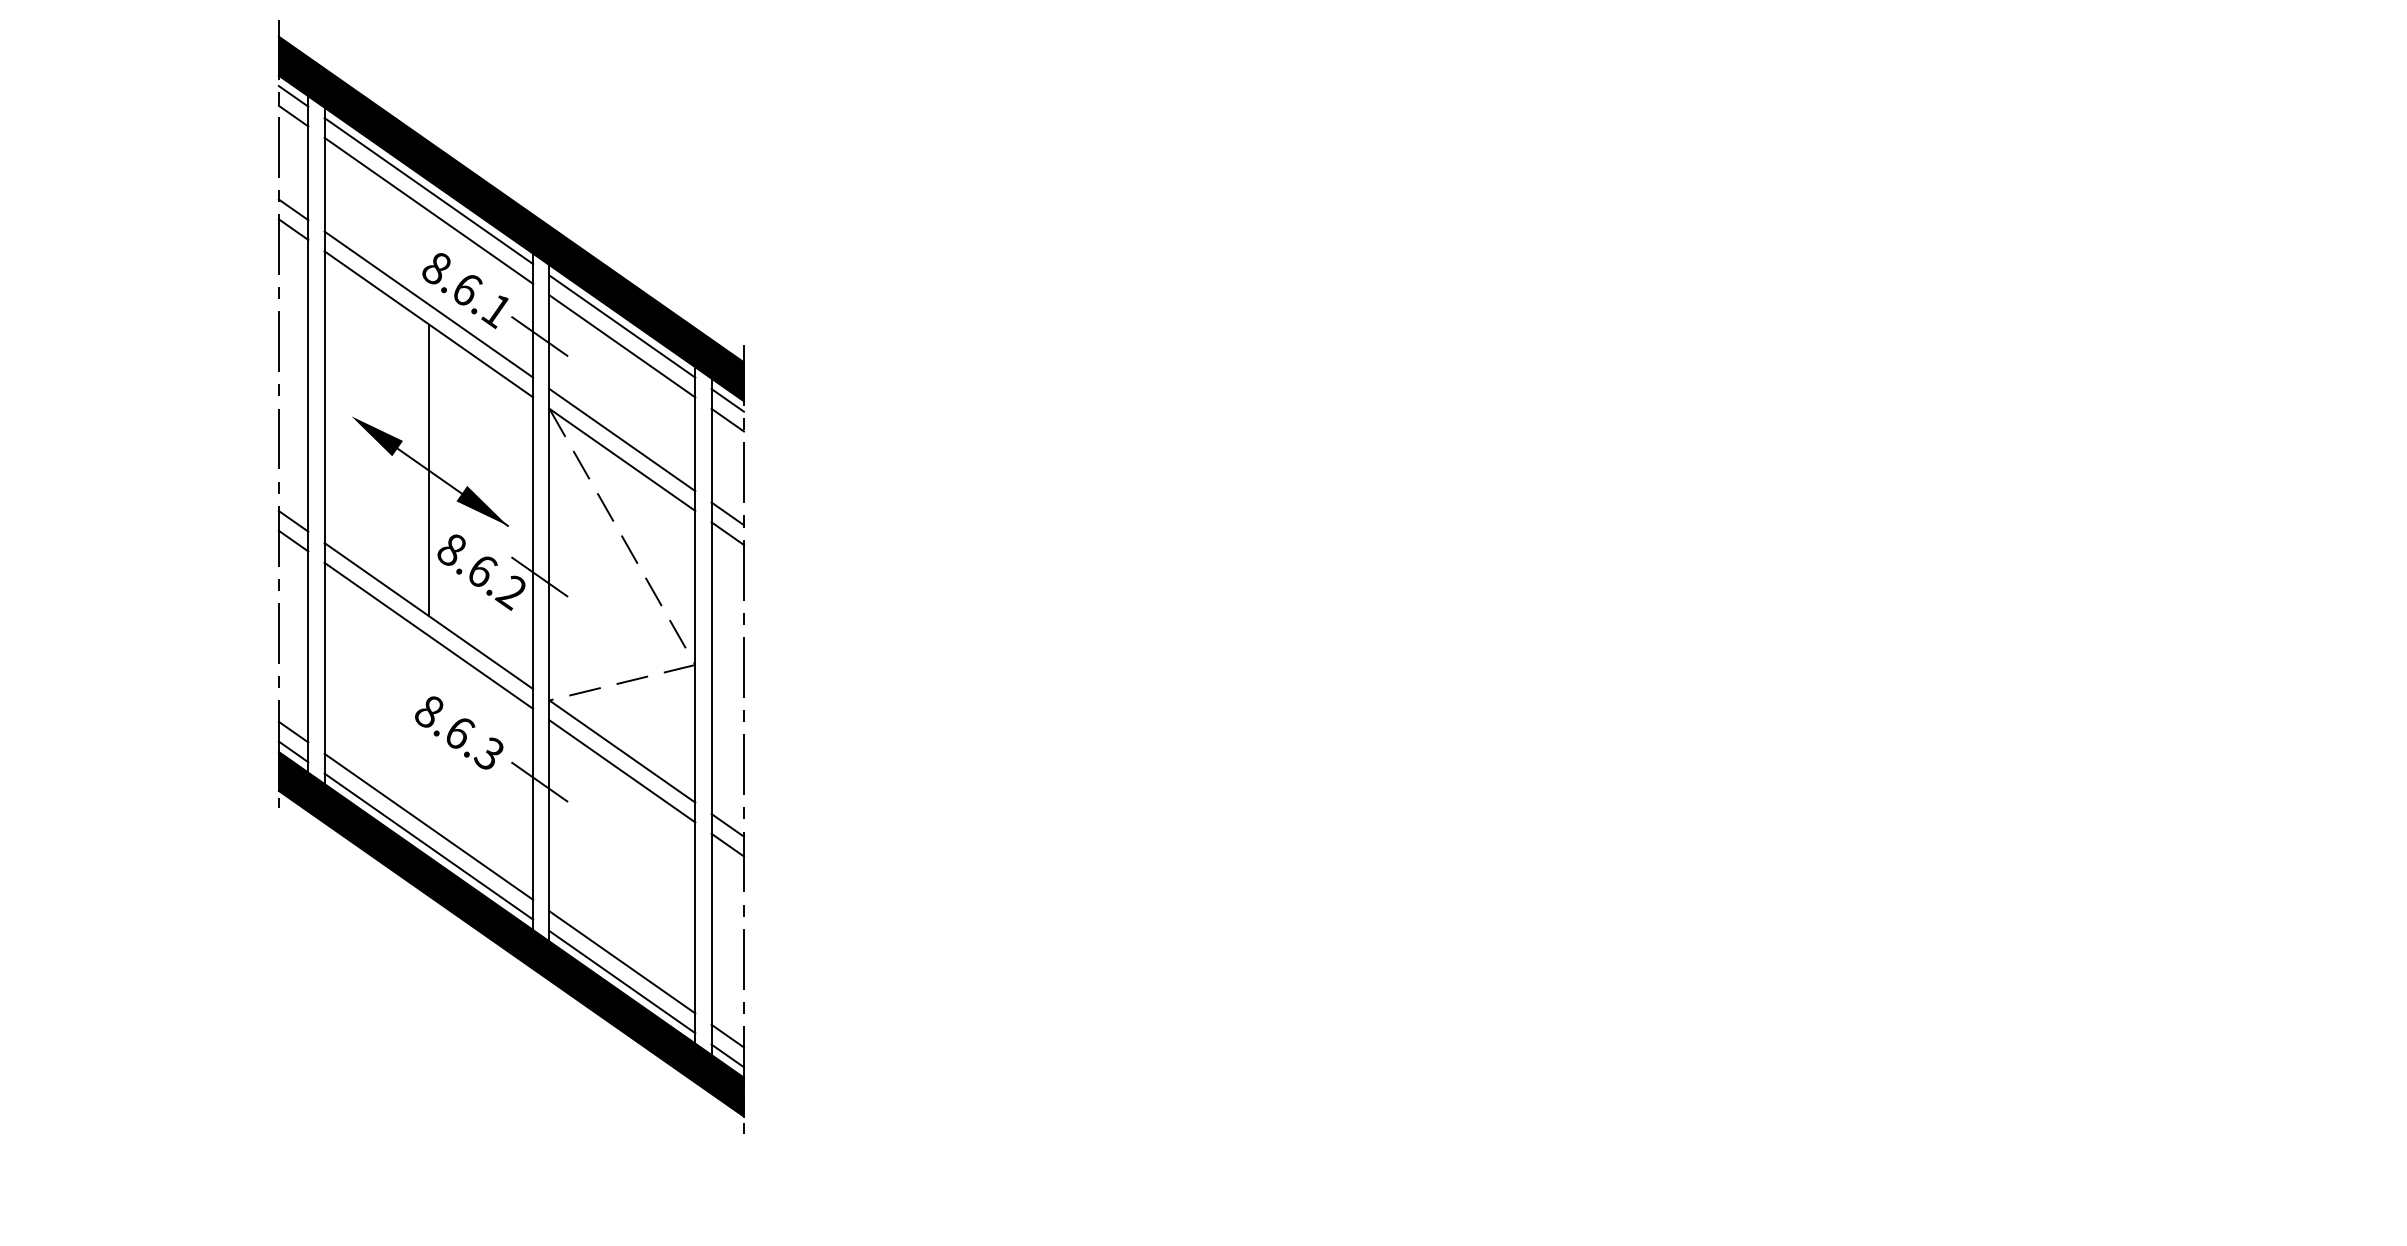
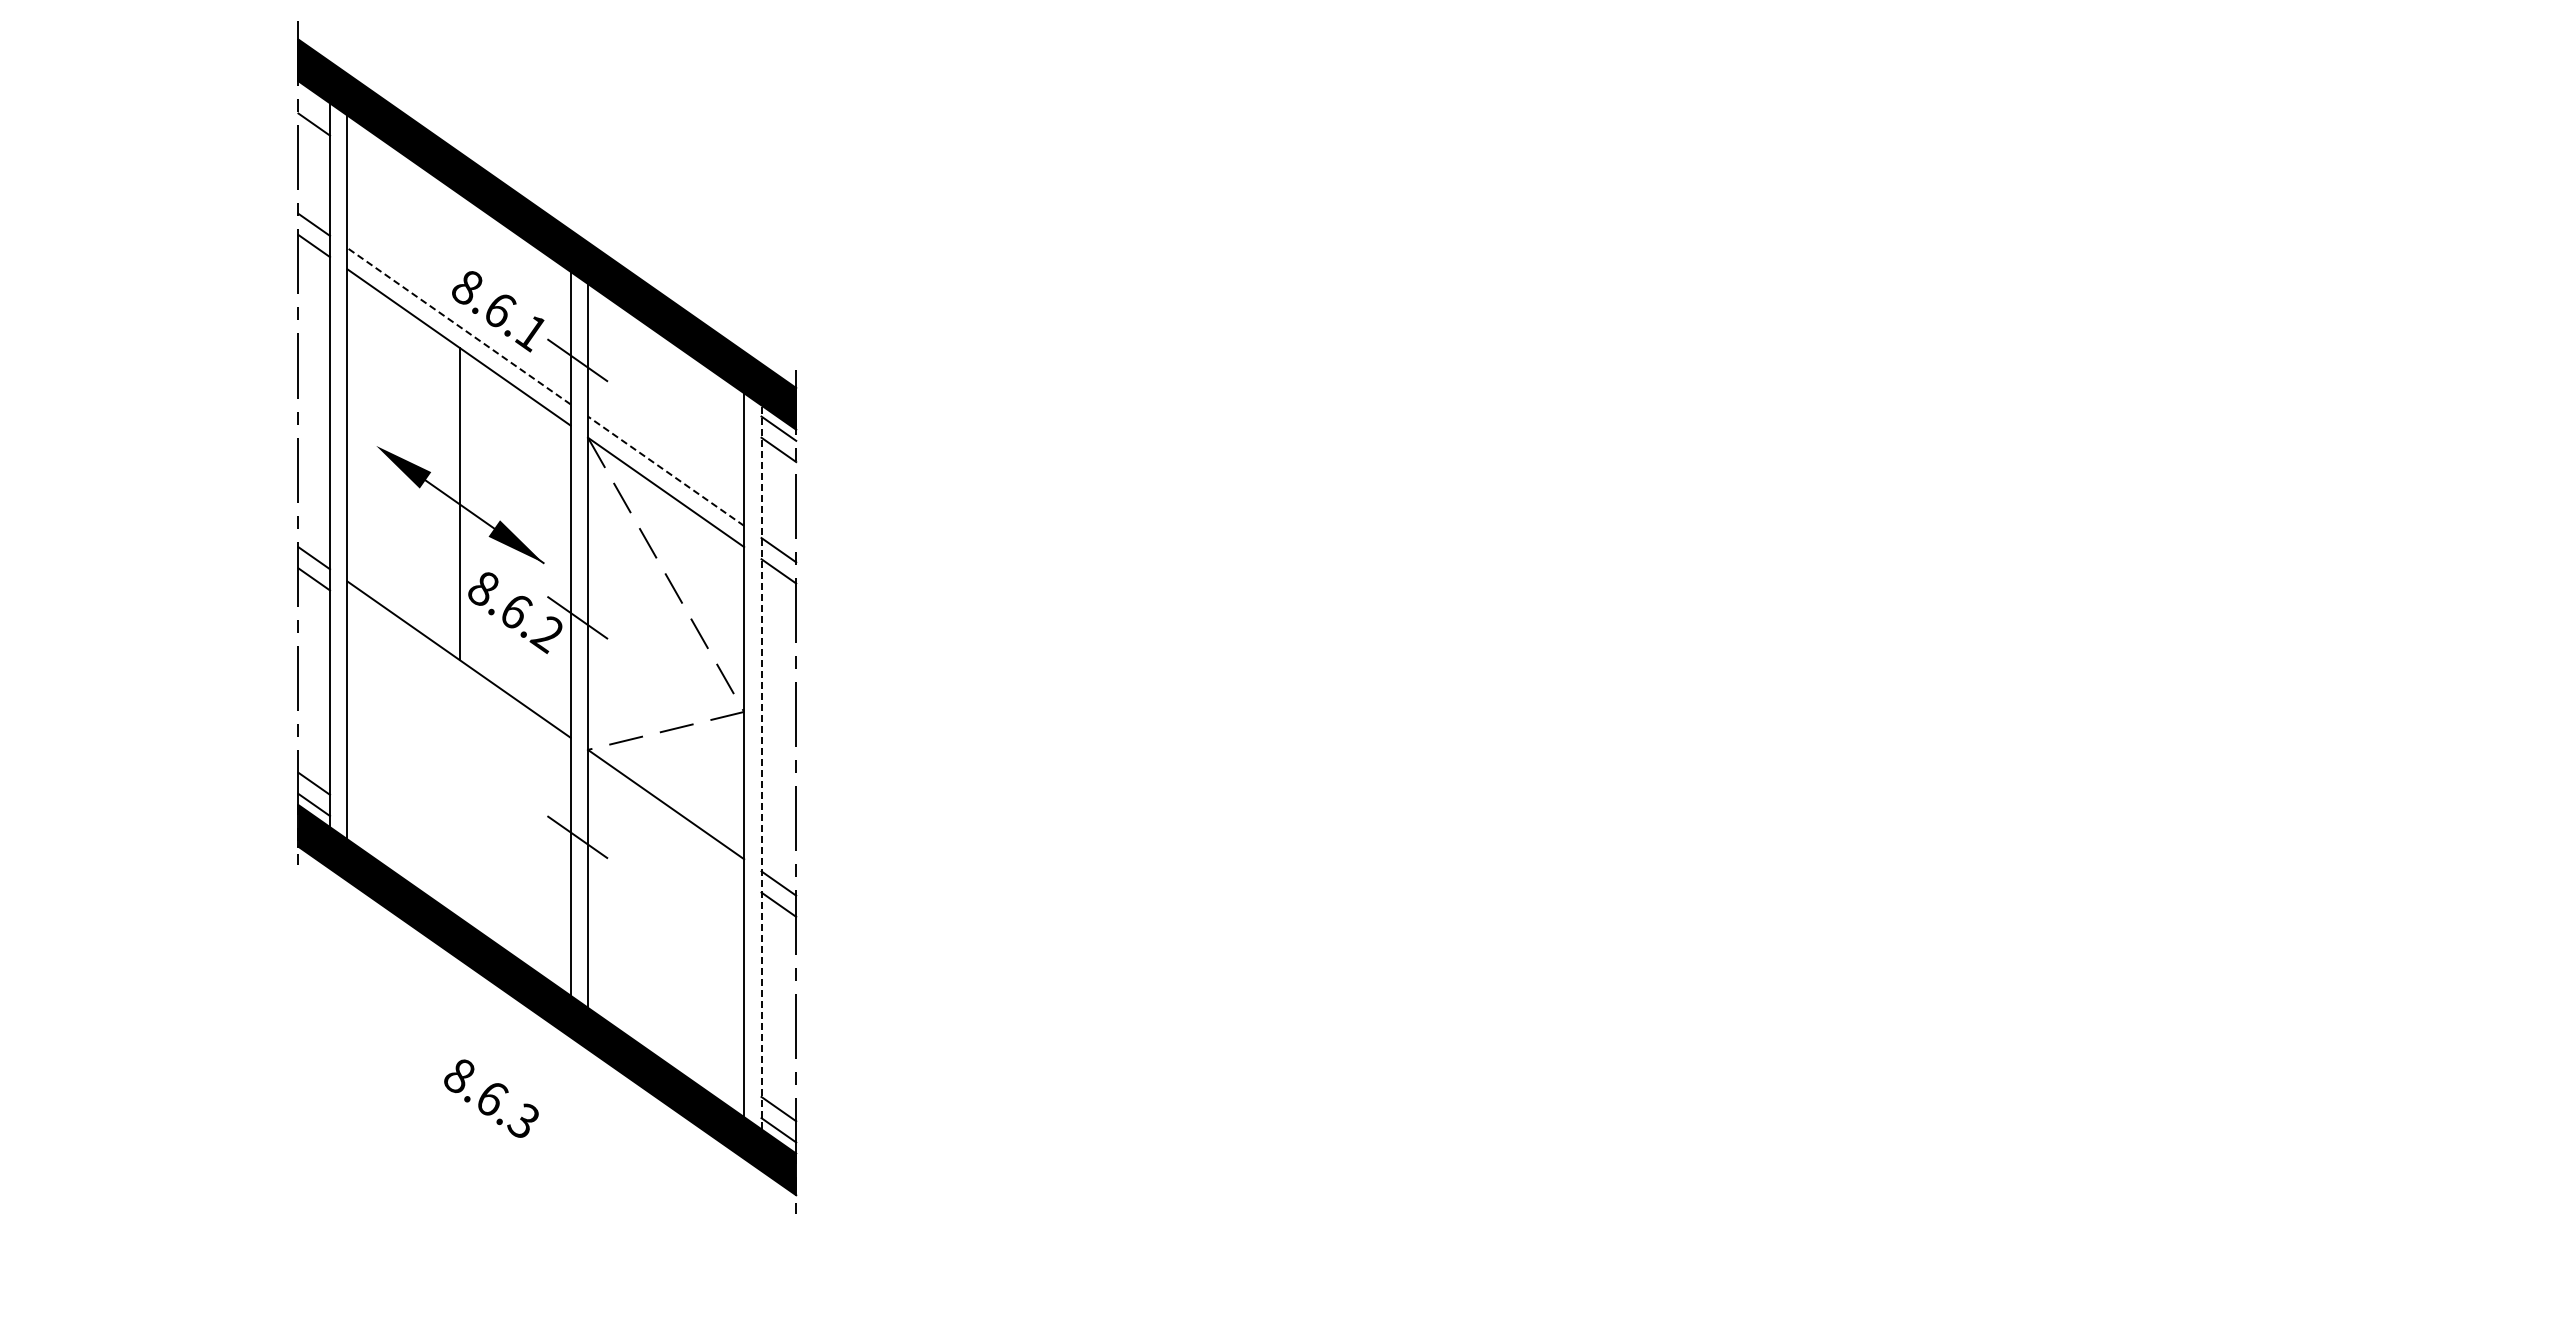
line: (293, 96) -> (314, 103), removed
line: (428, 190) -> (458, 204), removed
line: (428, 210) -> (458, 225), removed
line: (428, 303) -> (458, 325), solid -> dashed
line: (622, 326) -> (666, 349), removed
line: (622, 345) -> (666, 370), removed
line: (621, 439) -> (665, 470), solid -> dashed
line: (428, 635) -> (458, 680), removed
line: (711, 716) -> (761, 767), solid -> dashed
text: (459, 732) -> (491, 1098), moved
line: (622, 771) -> (666, 825), removed
line: (428, 827) -> (458, 885), removed
line: (428, 846) -> (458, 906), removed
line: (622, 961) -> (666, 1029), removed
line: (622, 982) -> (666, 1051), removed

